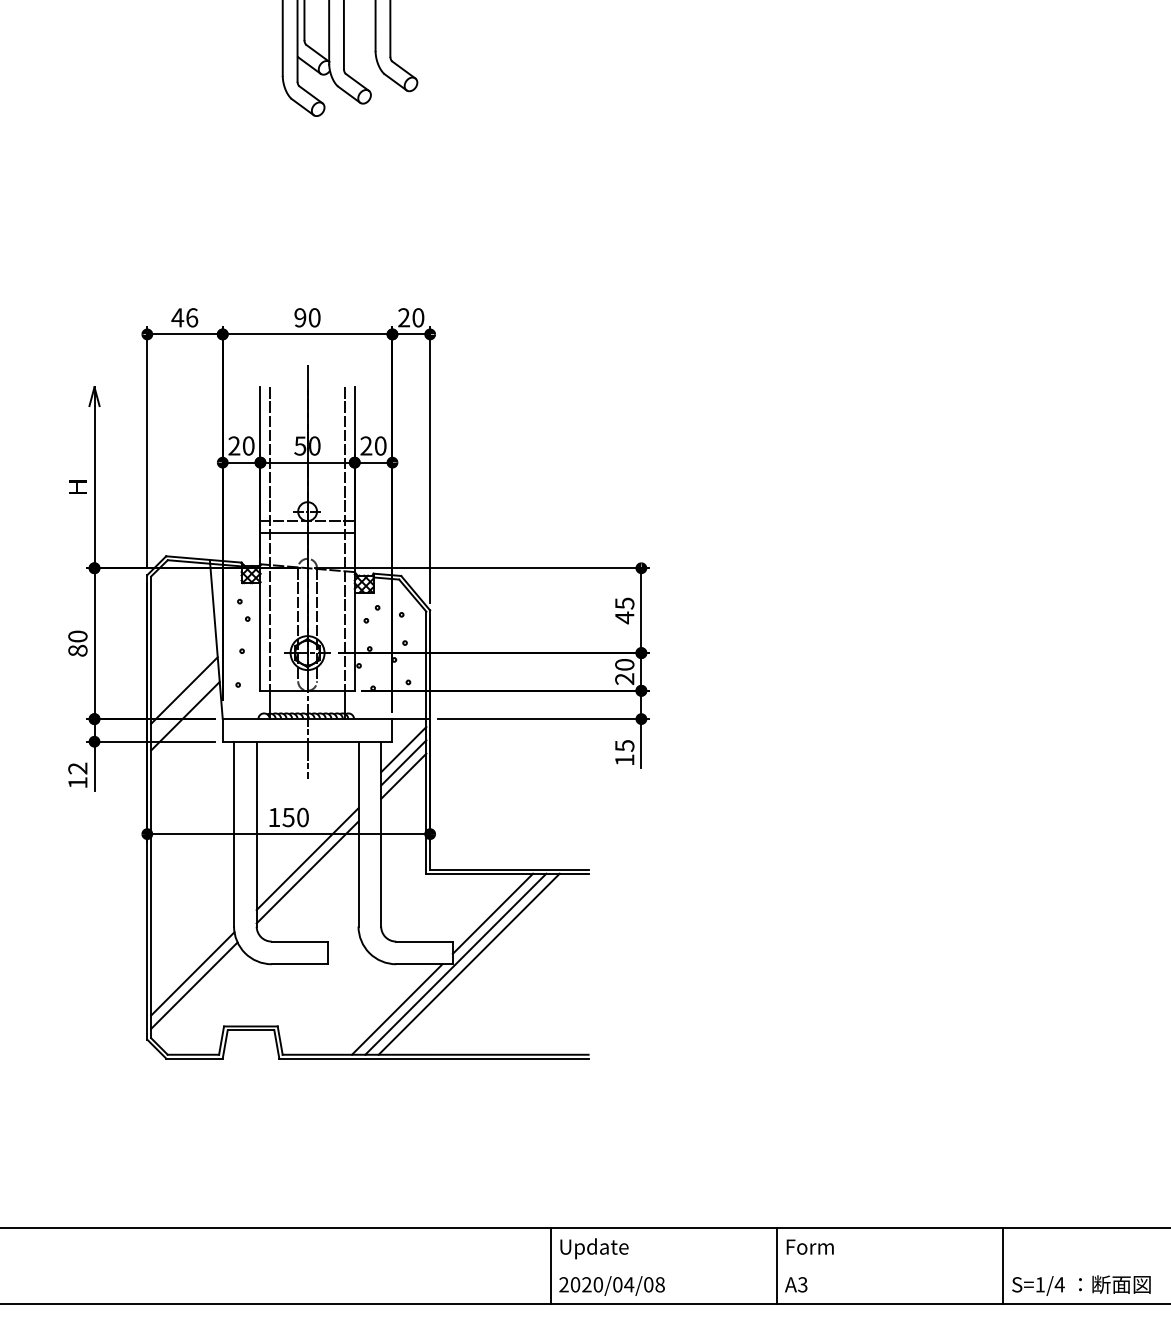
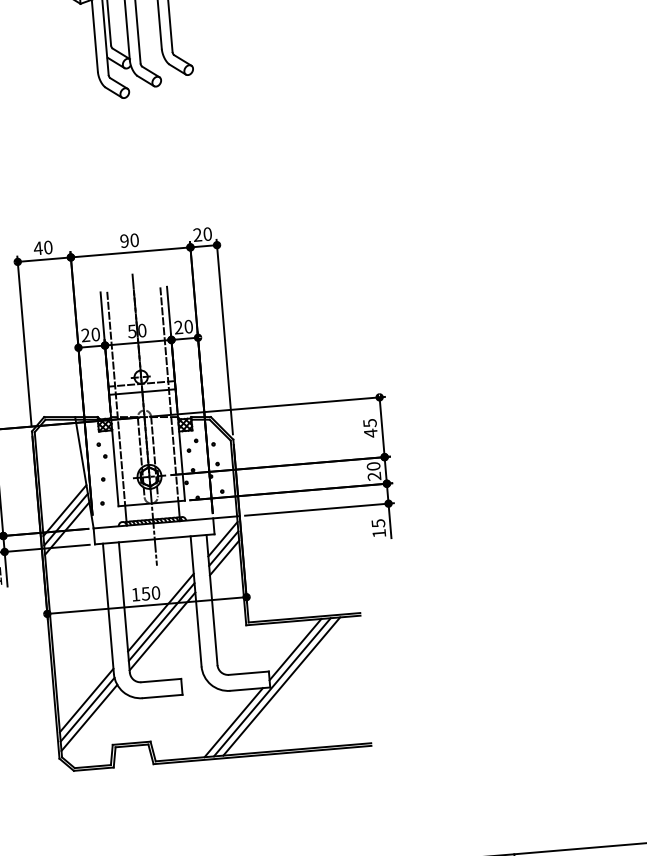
text: (192, 317) -> (48, 247), 46 -> 40
line: (184, 703) -> (65, 519), added
line: (307, 845) -> (160, 612), added
line: (192, 960) -> (86, 700), added

